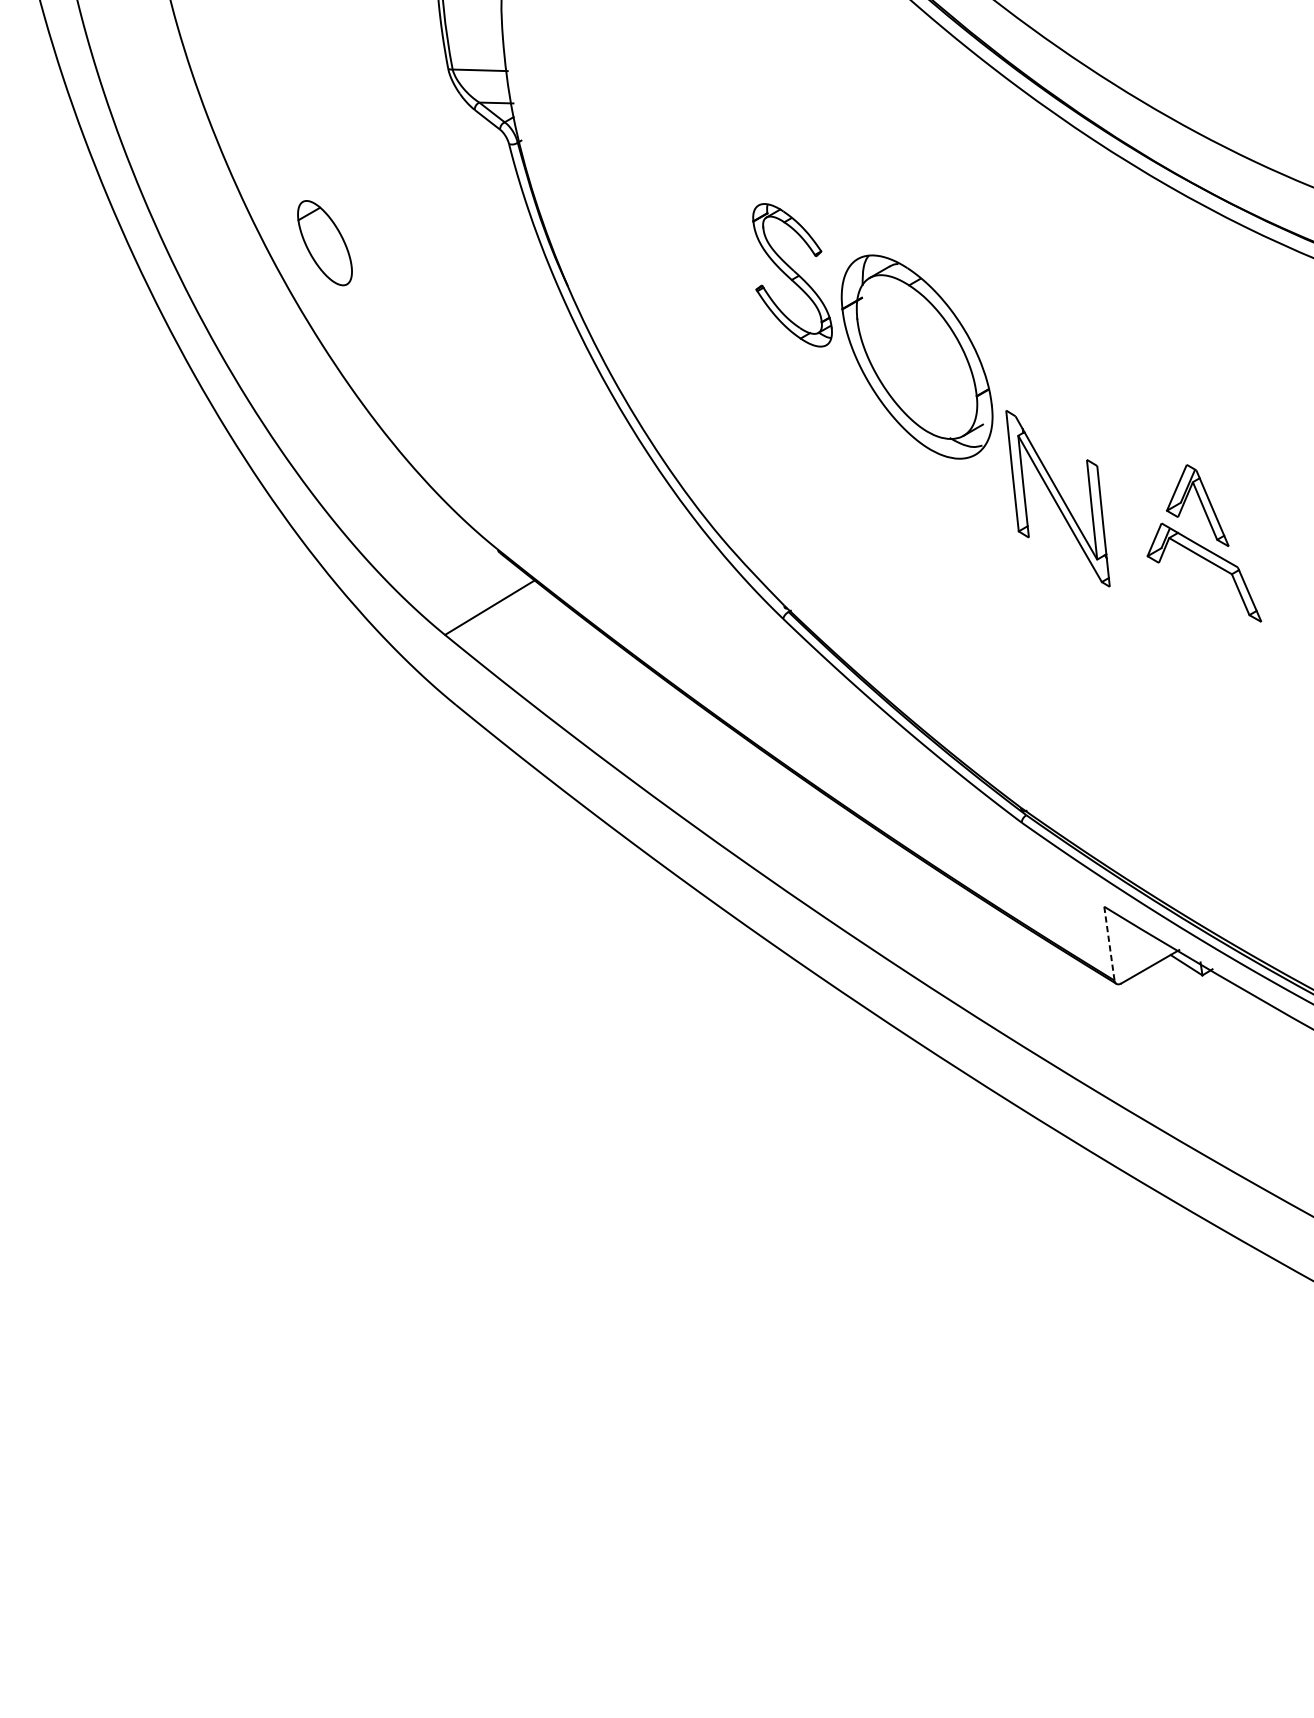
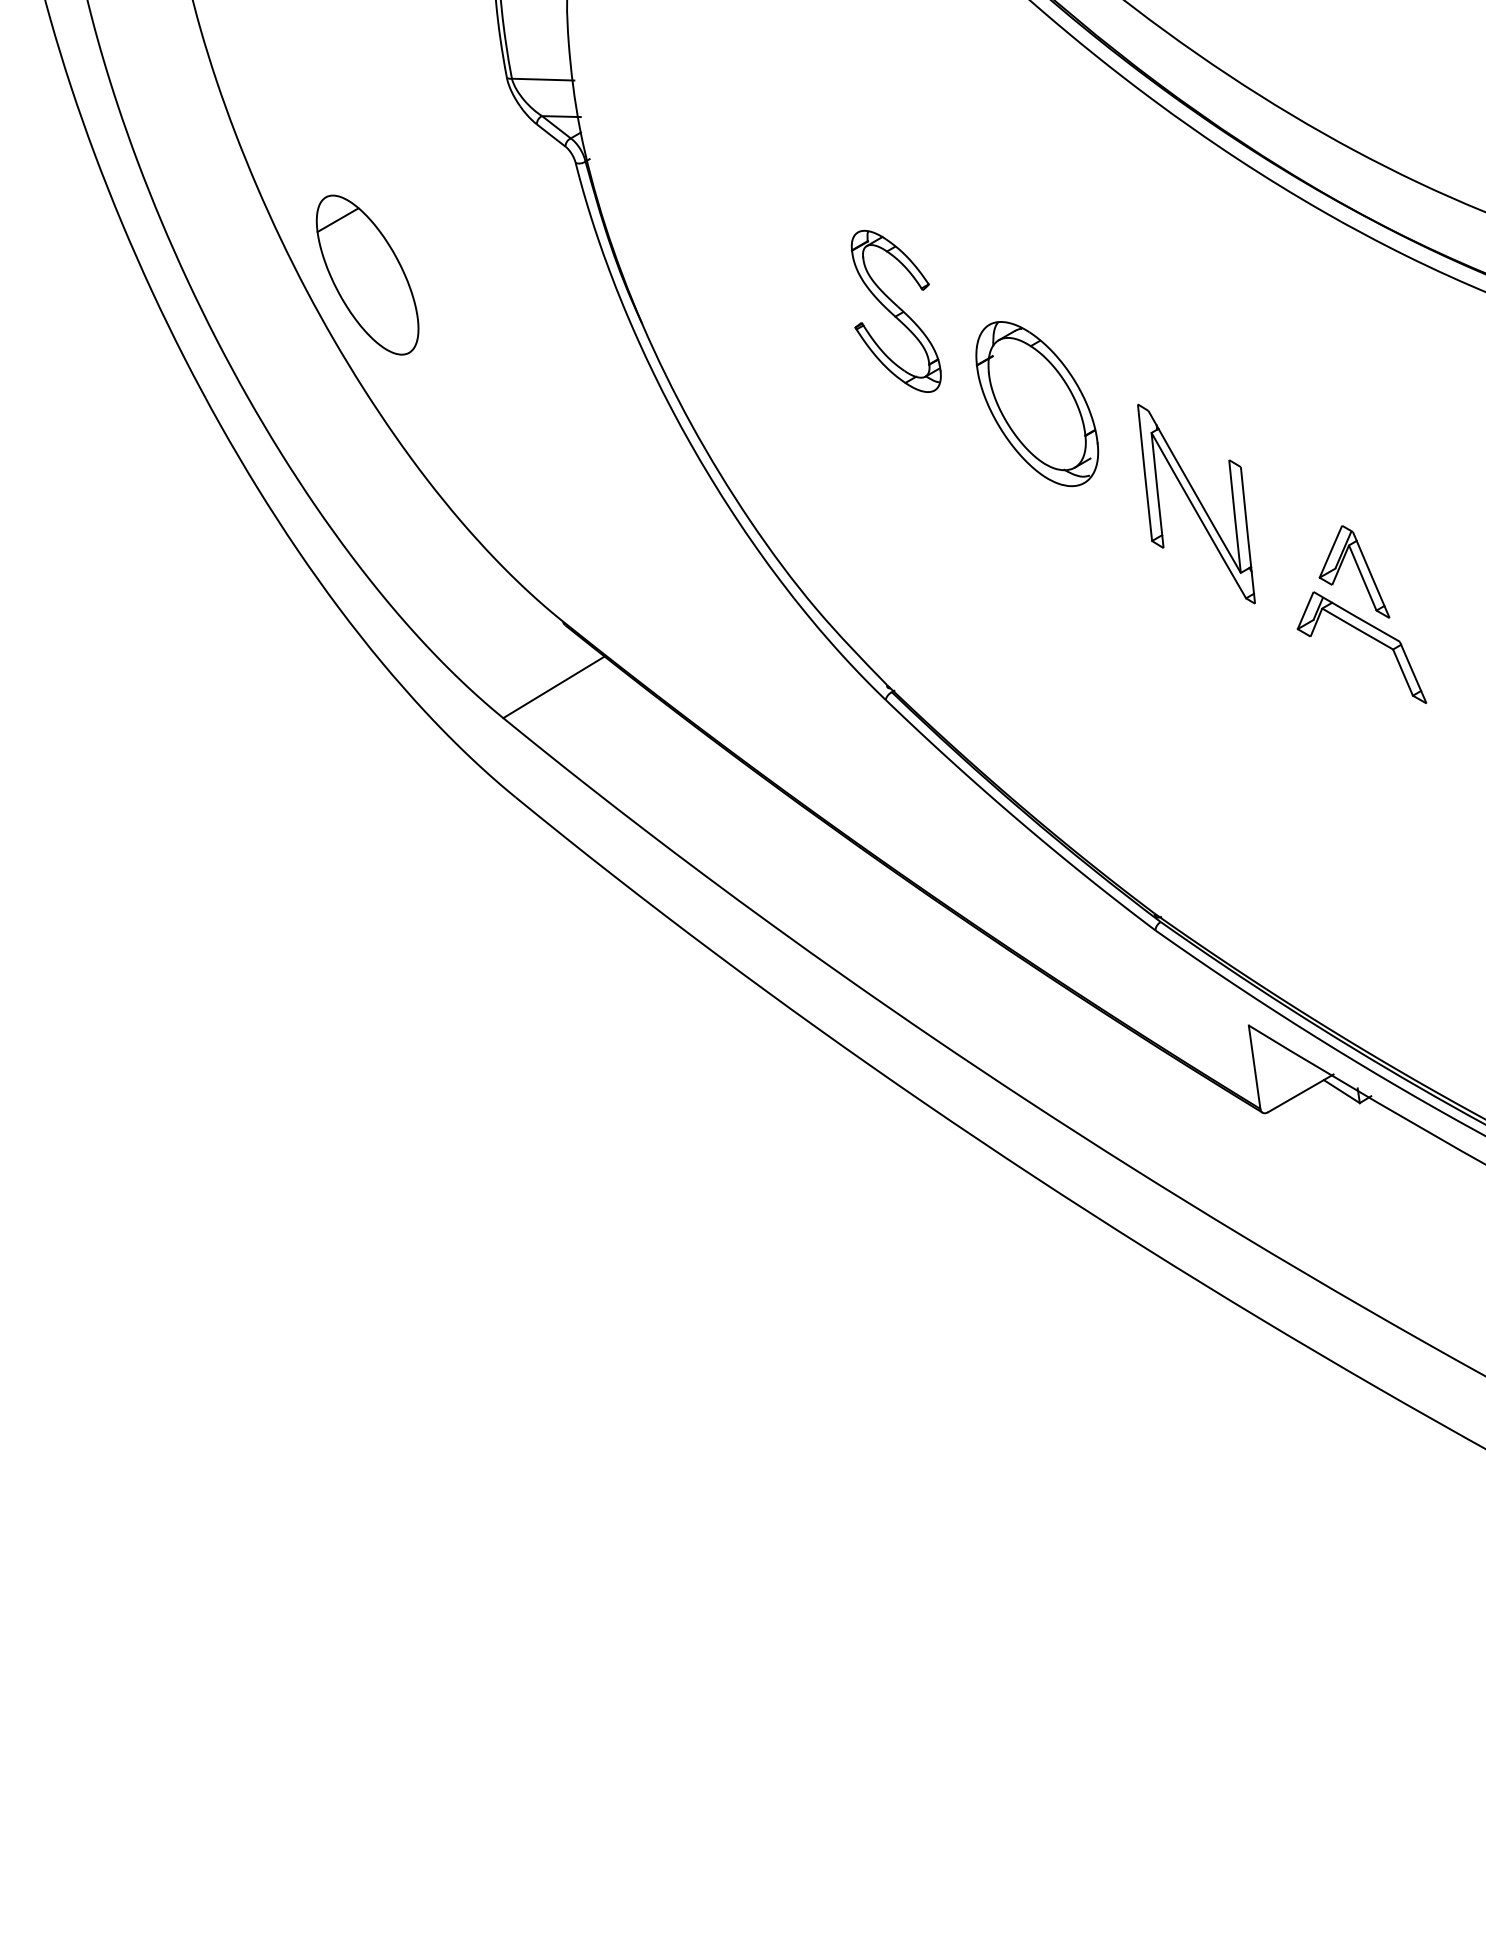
part: (324, 242) -> (367, 274), size x1.67
part: (917, 357) -> (1037, 404), size x0.71
part: (1058, 498) -> (1196, 503), moved
line: (1109, 943) -> (1254, 1067), dashed -> solid

